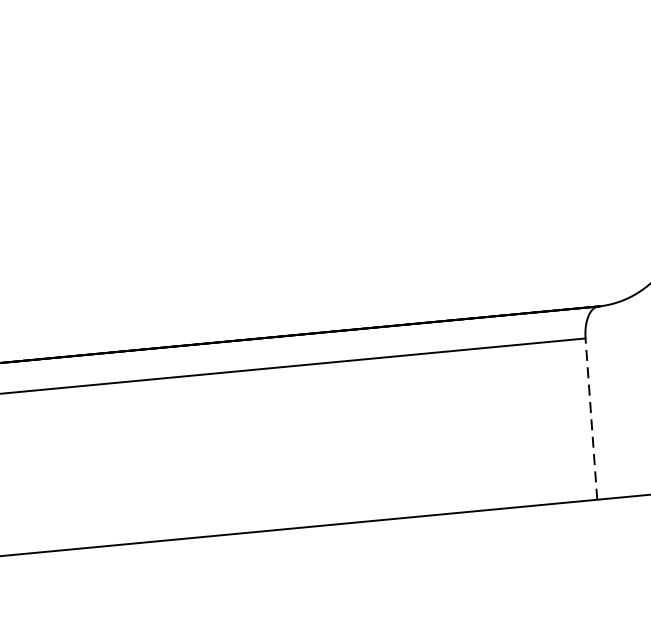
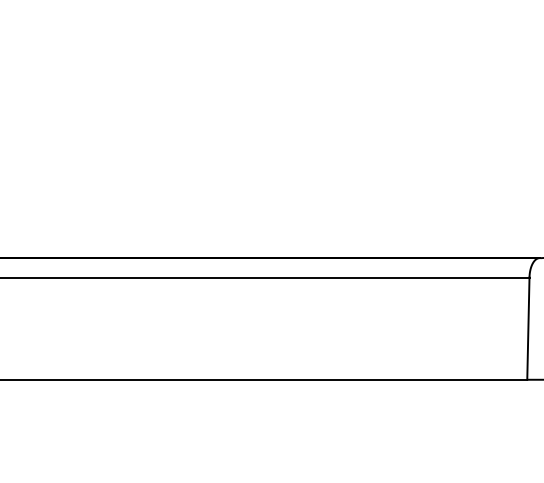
line: (591, 418) -> (528, 328), dashed -> solid

